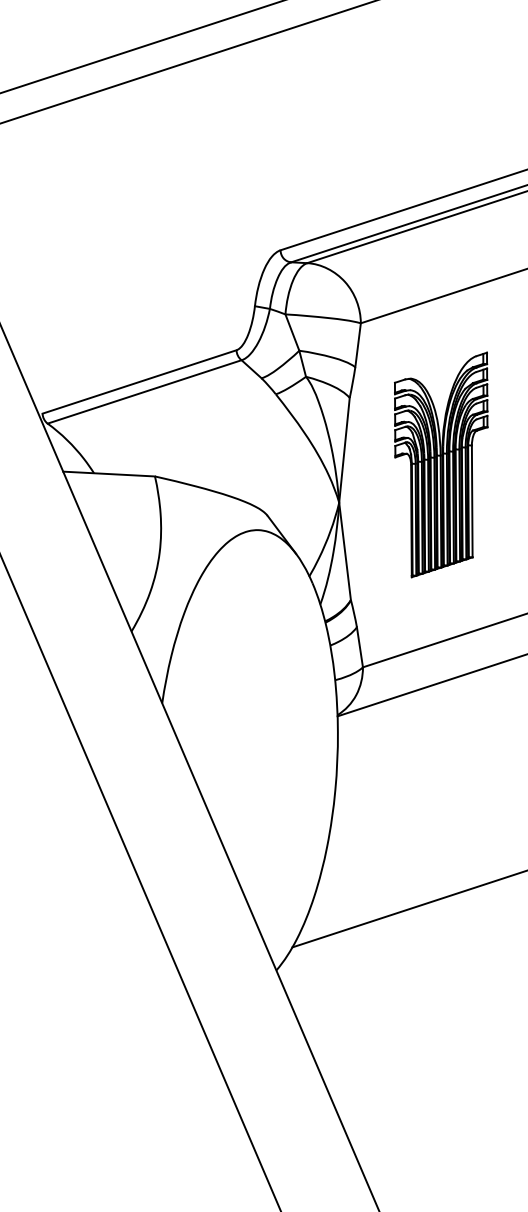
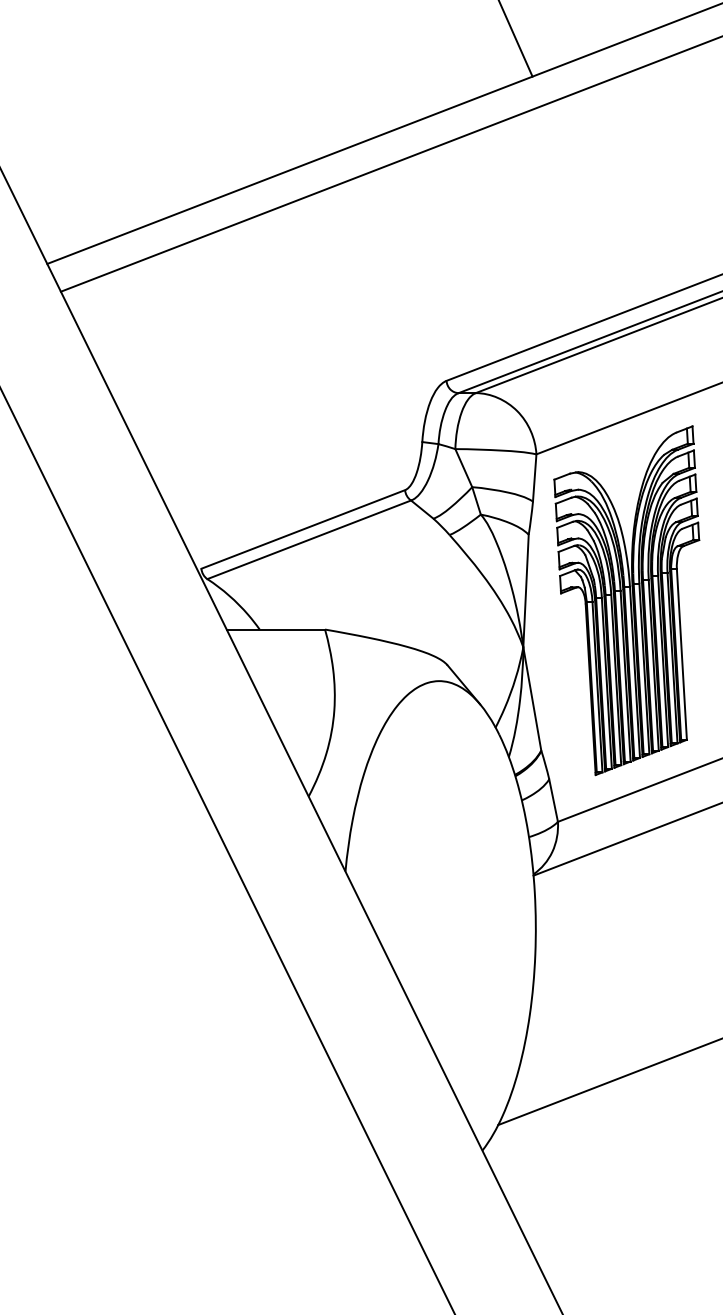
part: (437, 464) -> (626, 600), size x1.43

